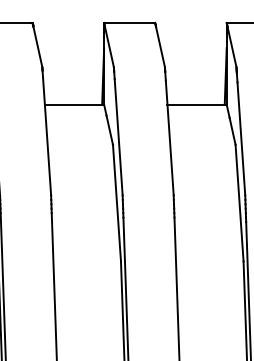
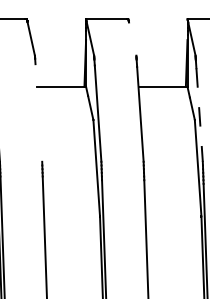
line: (160, 47) -> (132, 39), removed
line: (47, 136) -> (39, 113), removed
line: (241, 138) -> (199, 114), solid -> dashed

